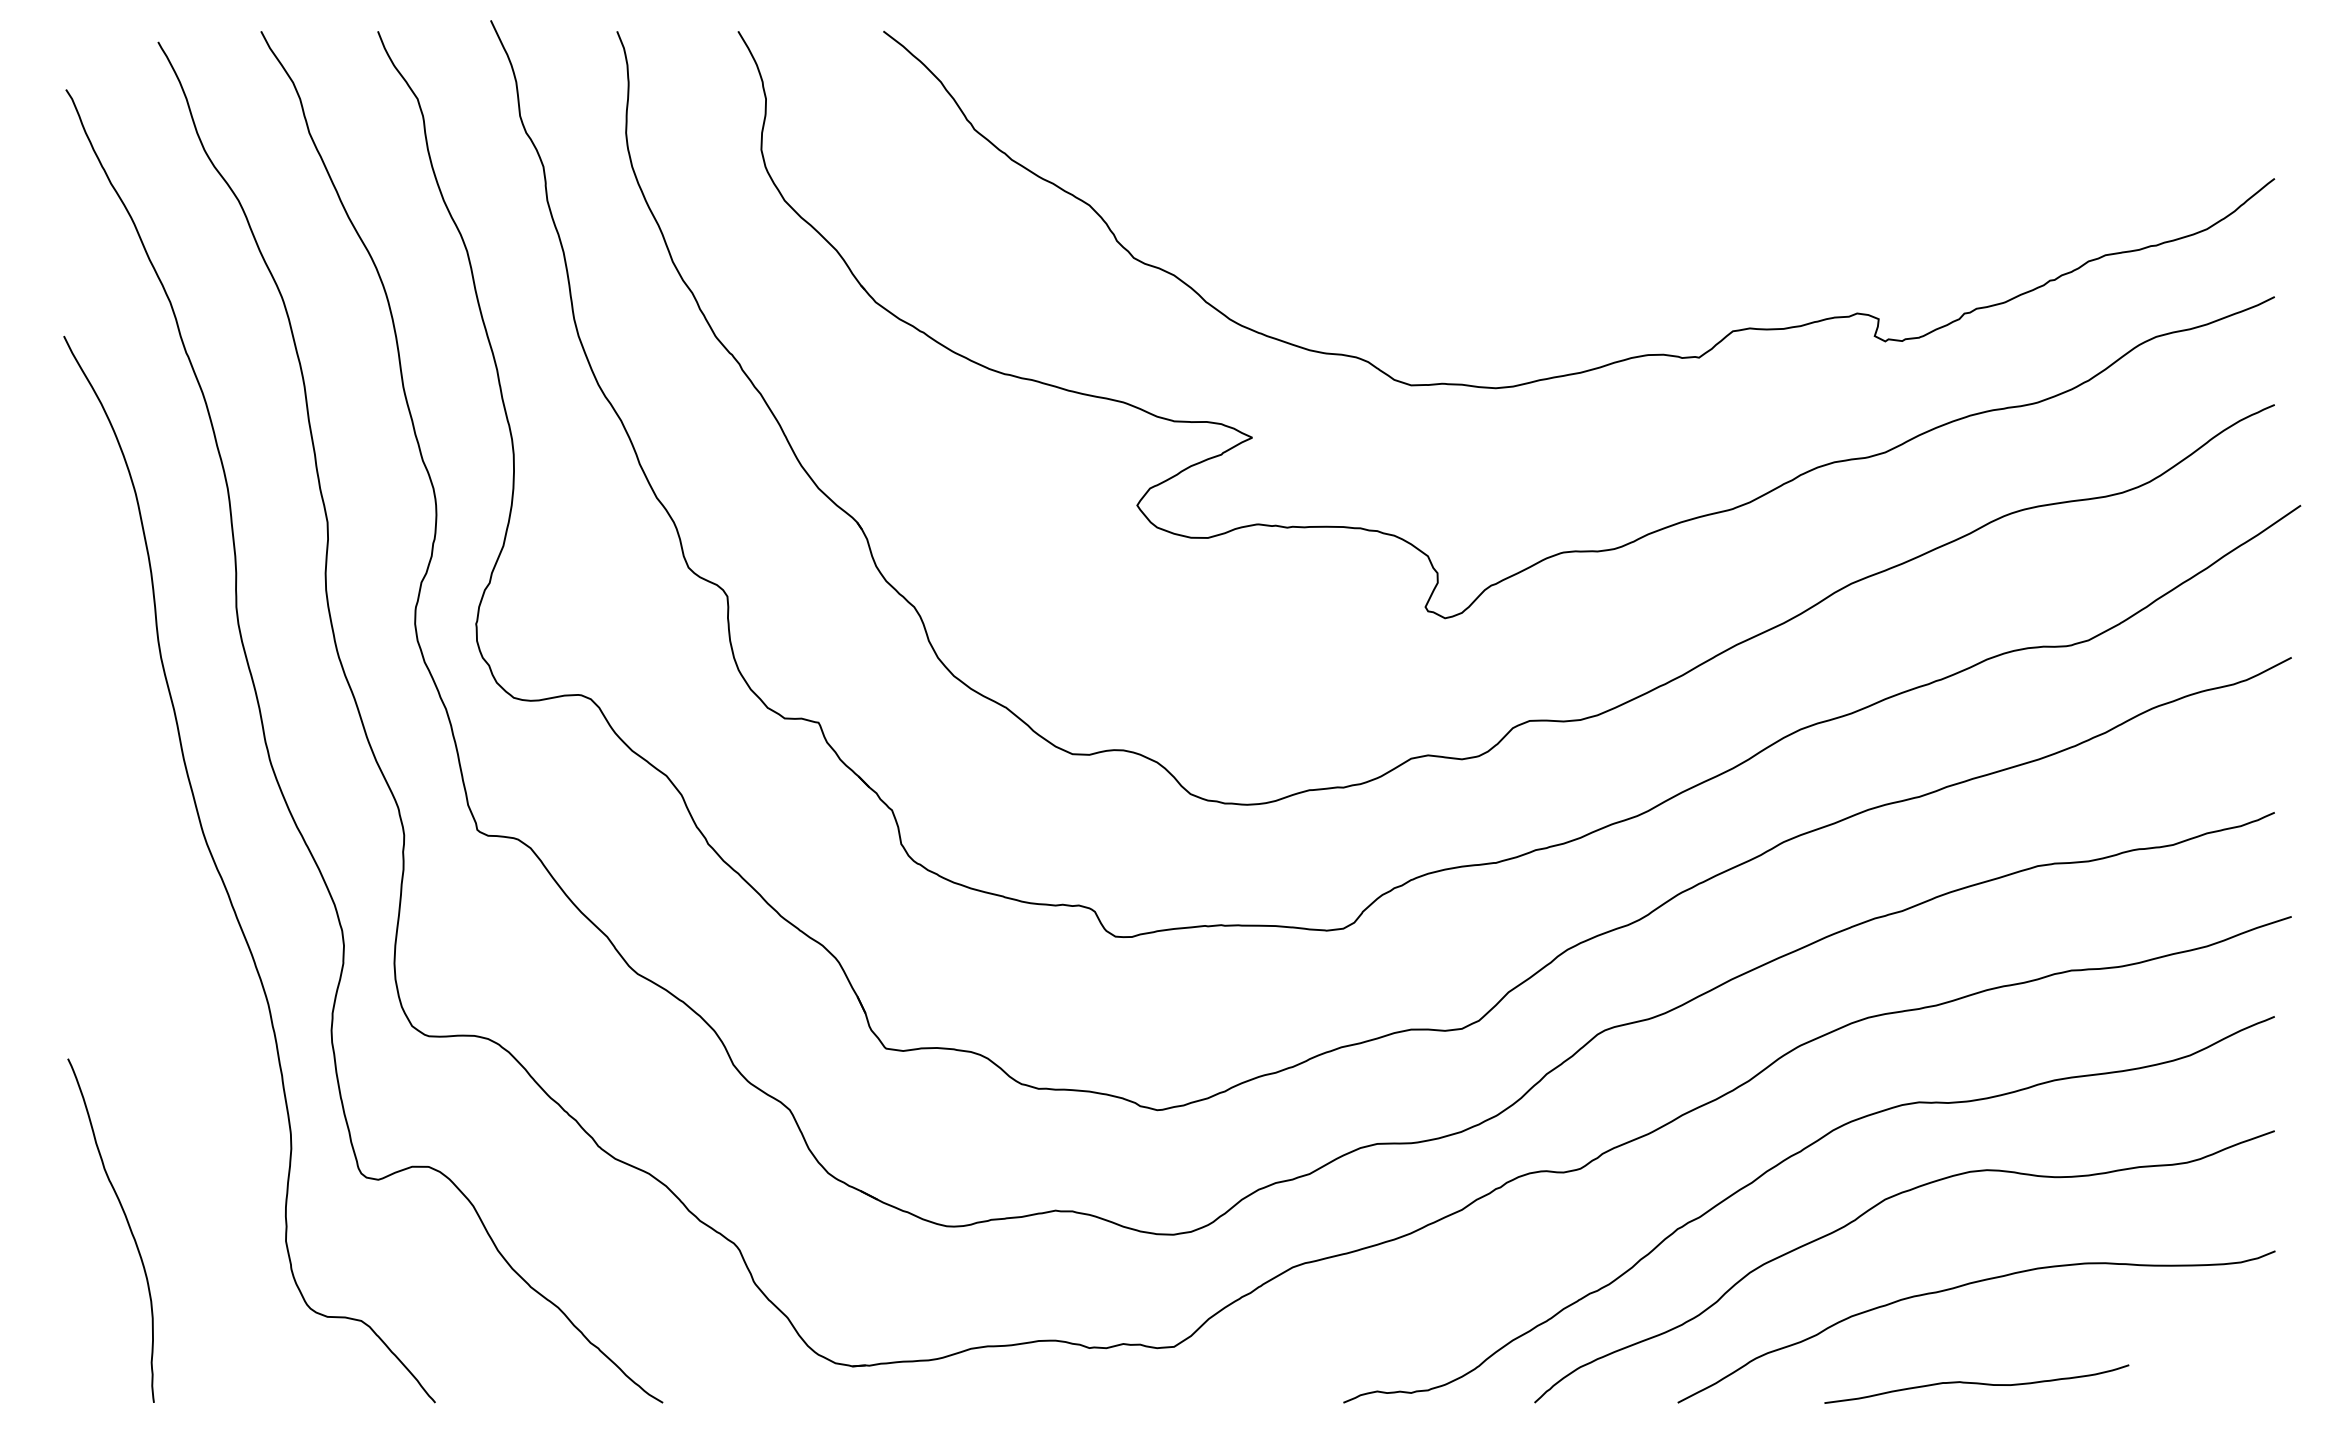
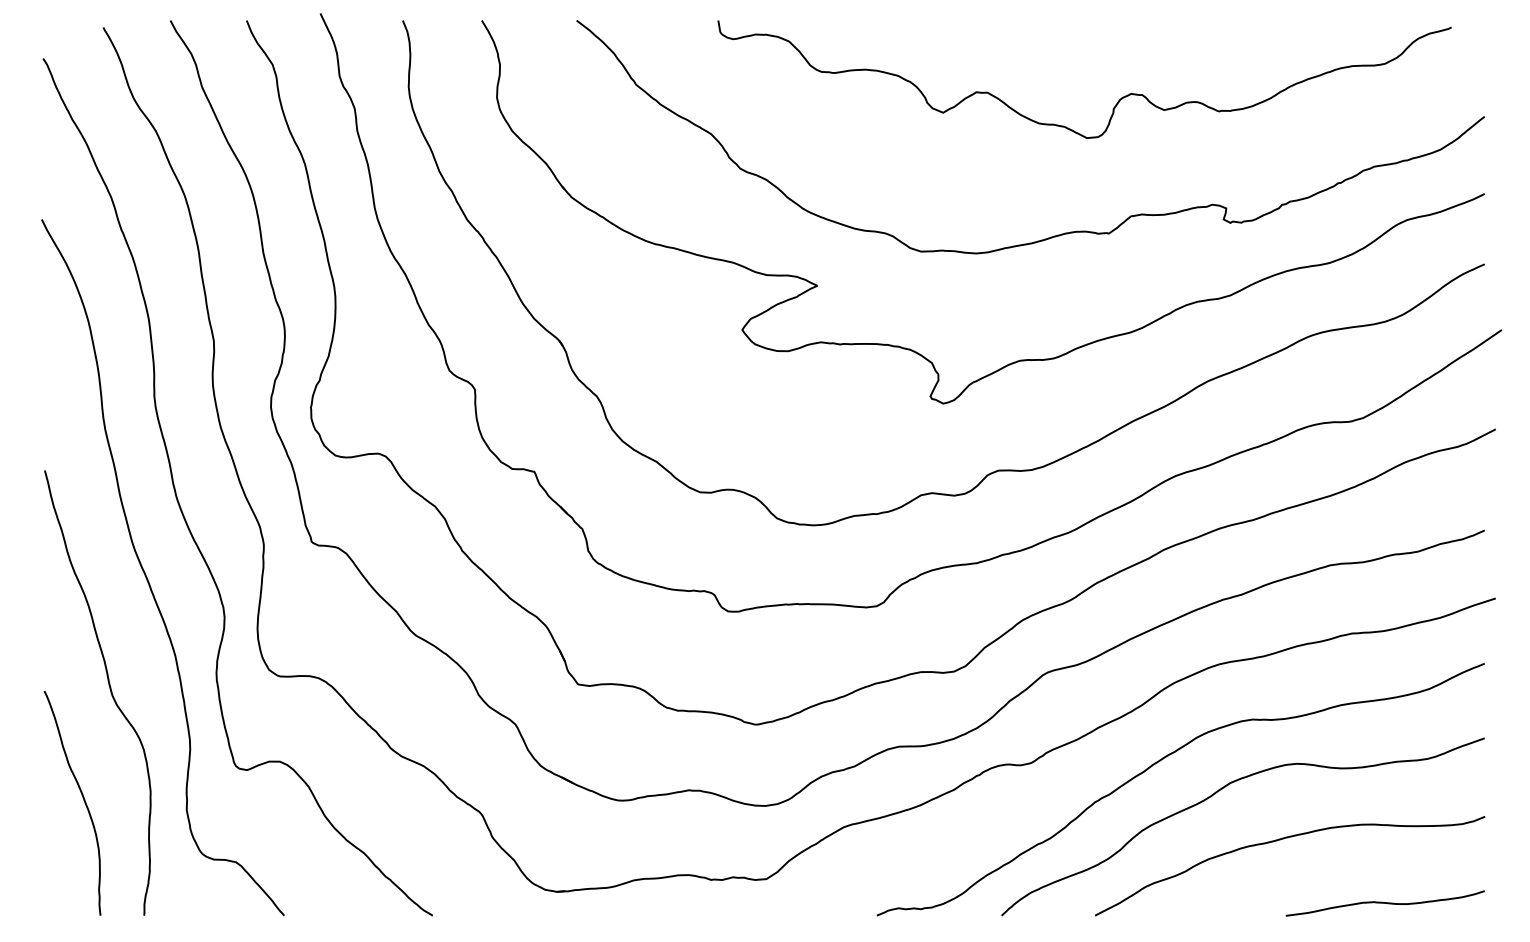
curve: (1712, 155) -> (1117, 101), added
curve: (167, 1056) -> (109, 689), added
curve: (1975, 1384) -> (1384, 903), moved

